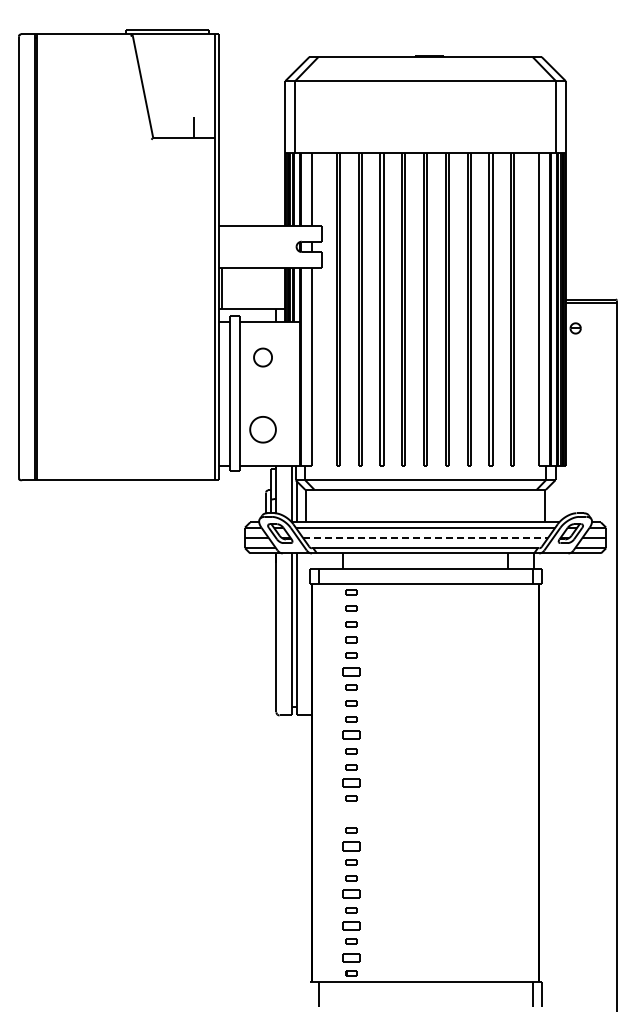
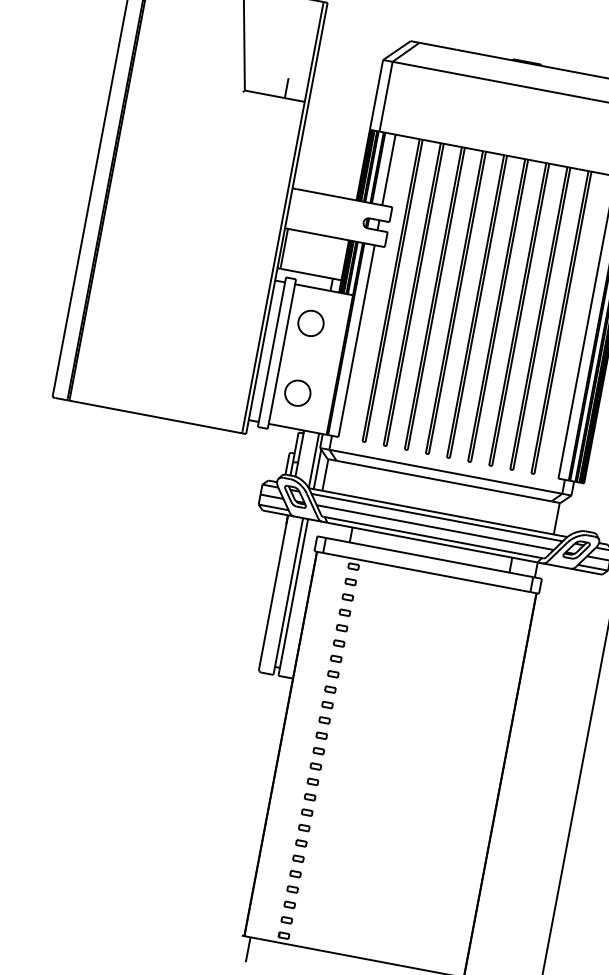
part: (262, 357) -> (310, 323), size x1.43
line: (425, 537) -> (435, 527), dashed -> solid
part: (351, 671) -> (339, 643), size x0.62
part: (351, 735) -> (327, 705), size x0.62
part: (351, 782) -> (318, 750), size x0.62
part: (351, 814) -> (313, 781), added
part: (351, 846) -> (307, 812), size x0.62
part: (351, 894) -> (298, 859), size x0.62
part: (351, 925) -> (292, 889), size x0.62
part: (351, 957) -> (286, 919), size x0.62

